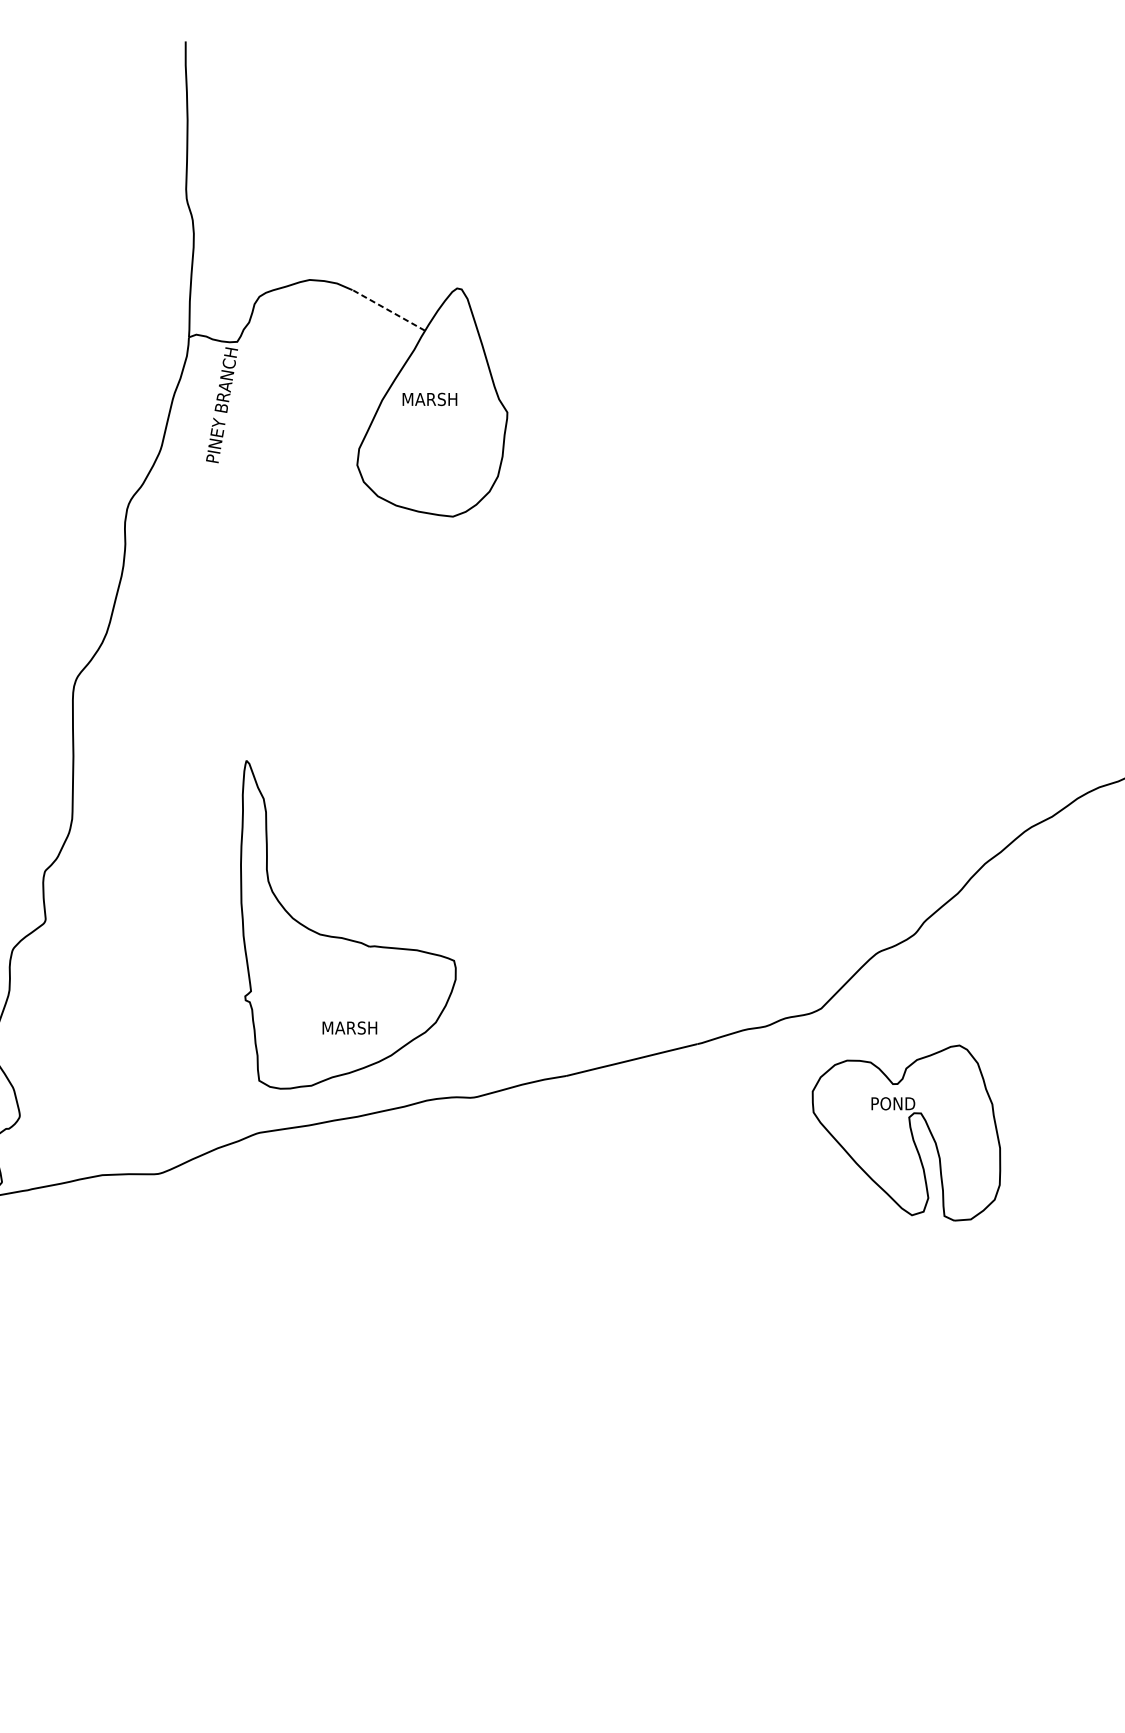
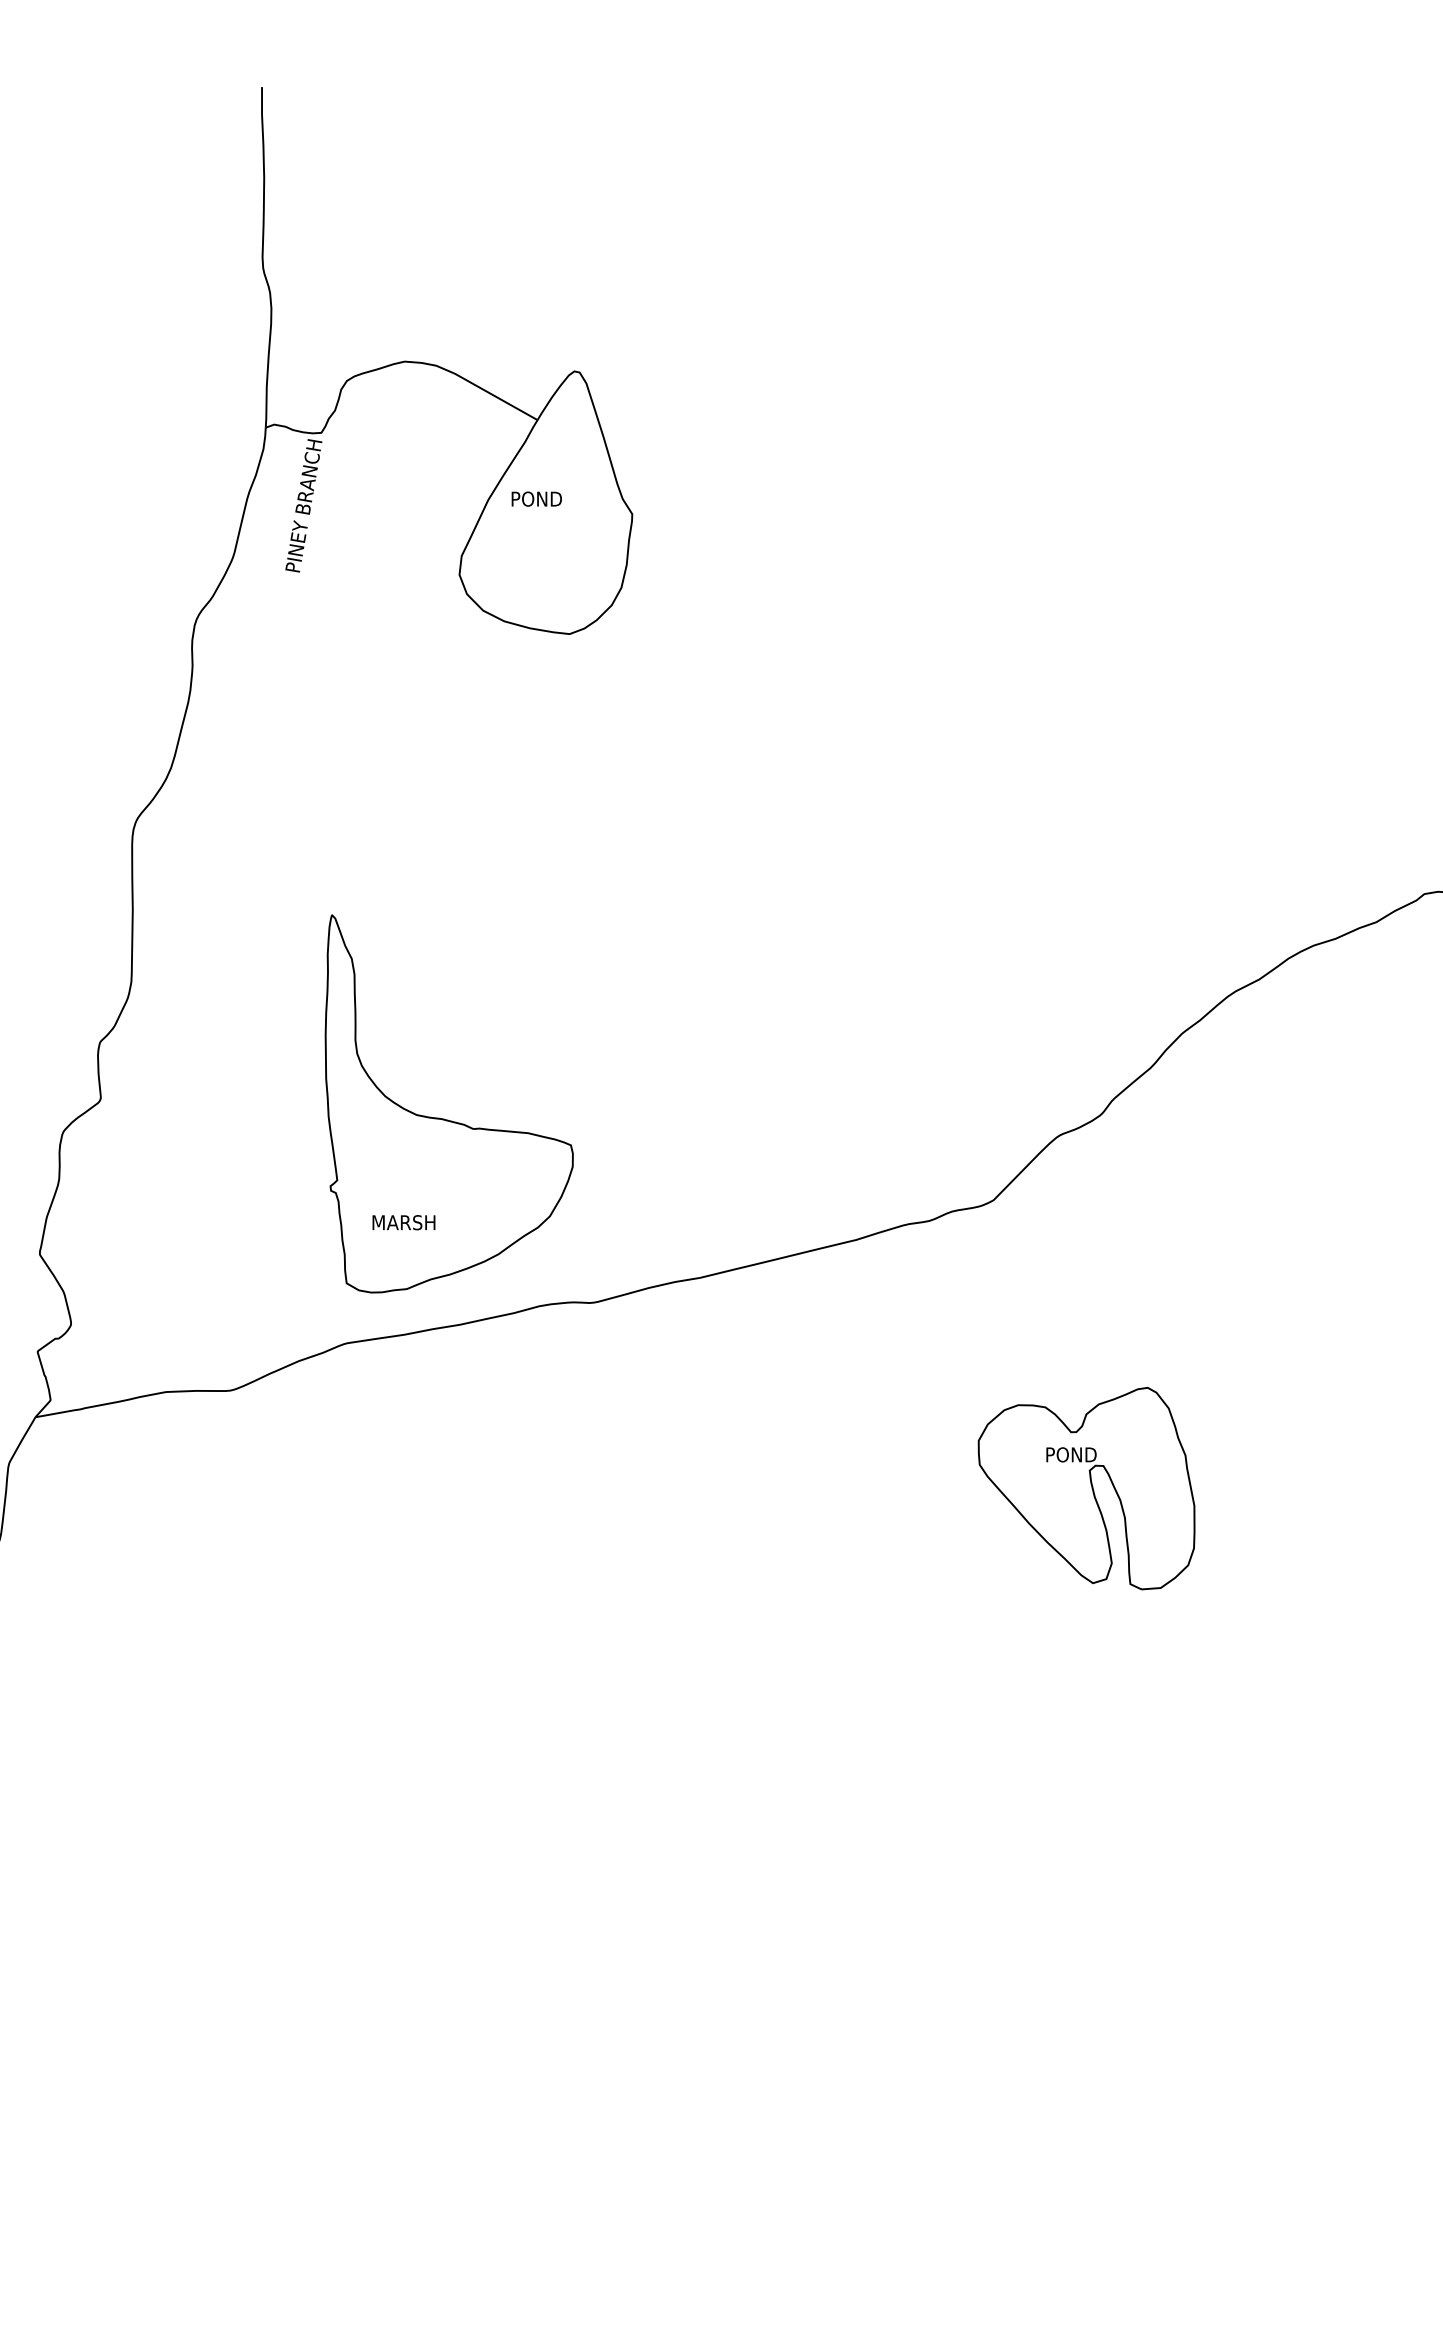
line: (388, 310) -> (495, 396), dashed -> solid
text: (430, 398) -> (543, 498), MARSH -> POND
text: (349, 1027) -> (403, 1222), moved
part: (906, 1133) -> (1086, 1488), moved

